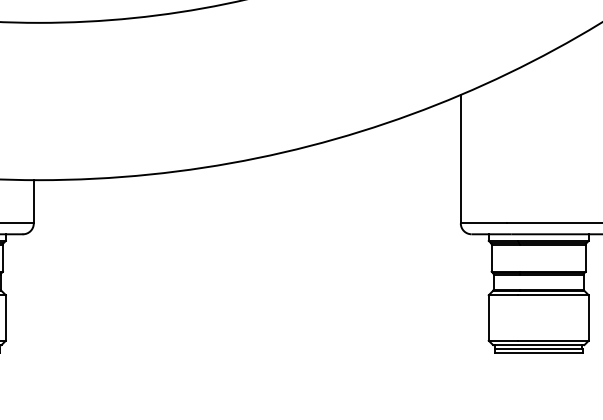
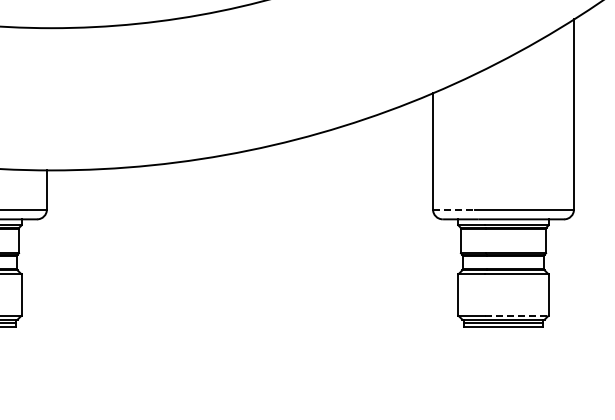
line: (483, 223) -> (453, 209), solid -> dashed
line: (553, 340) -> (516, 315), solid -> dashed

